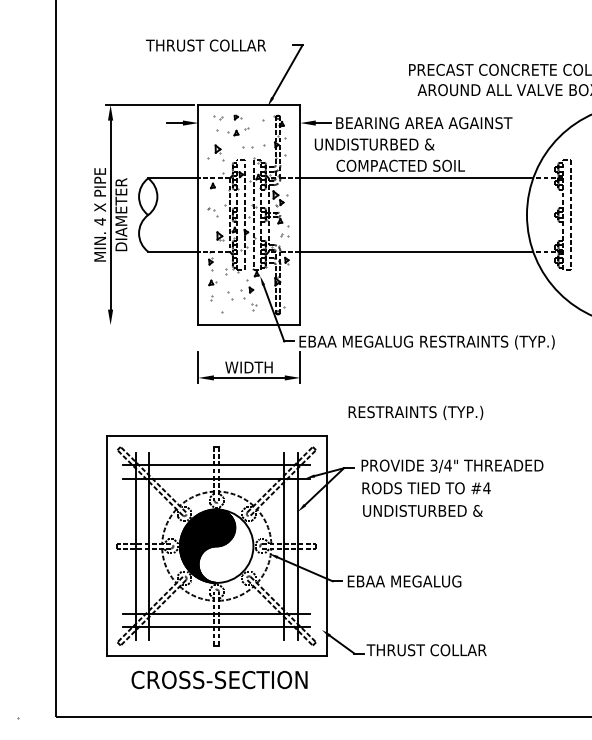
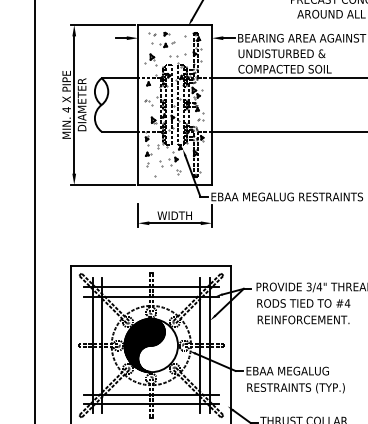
text: (374, 144) -> (281, 53), moved
line: (149, 325) -> (102, 185), added
text: (415, 412) -> (295, 387), moved
text: (426, 510) -> (303, 319), UNDISTURBED & -> REINFORCEMENT.

